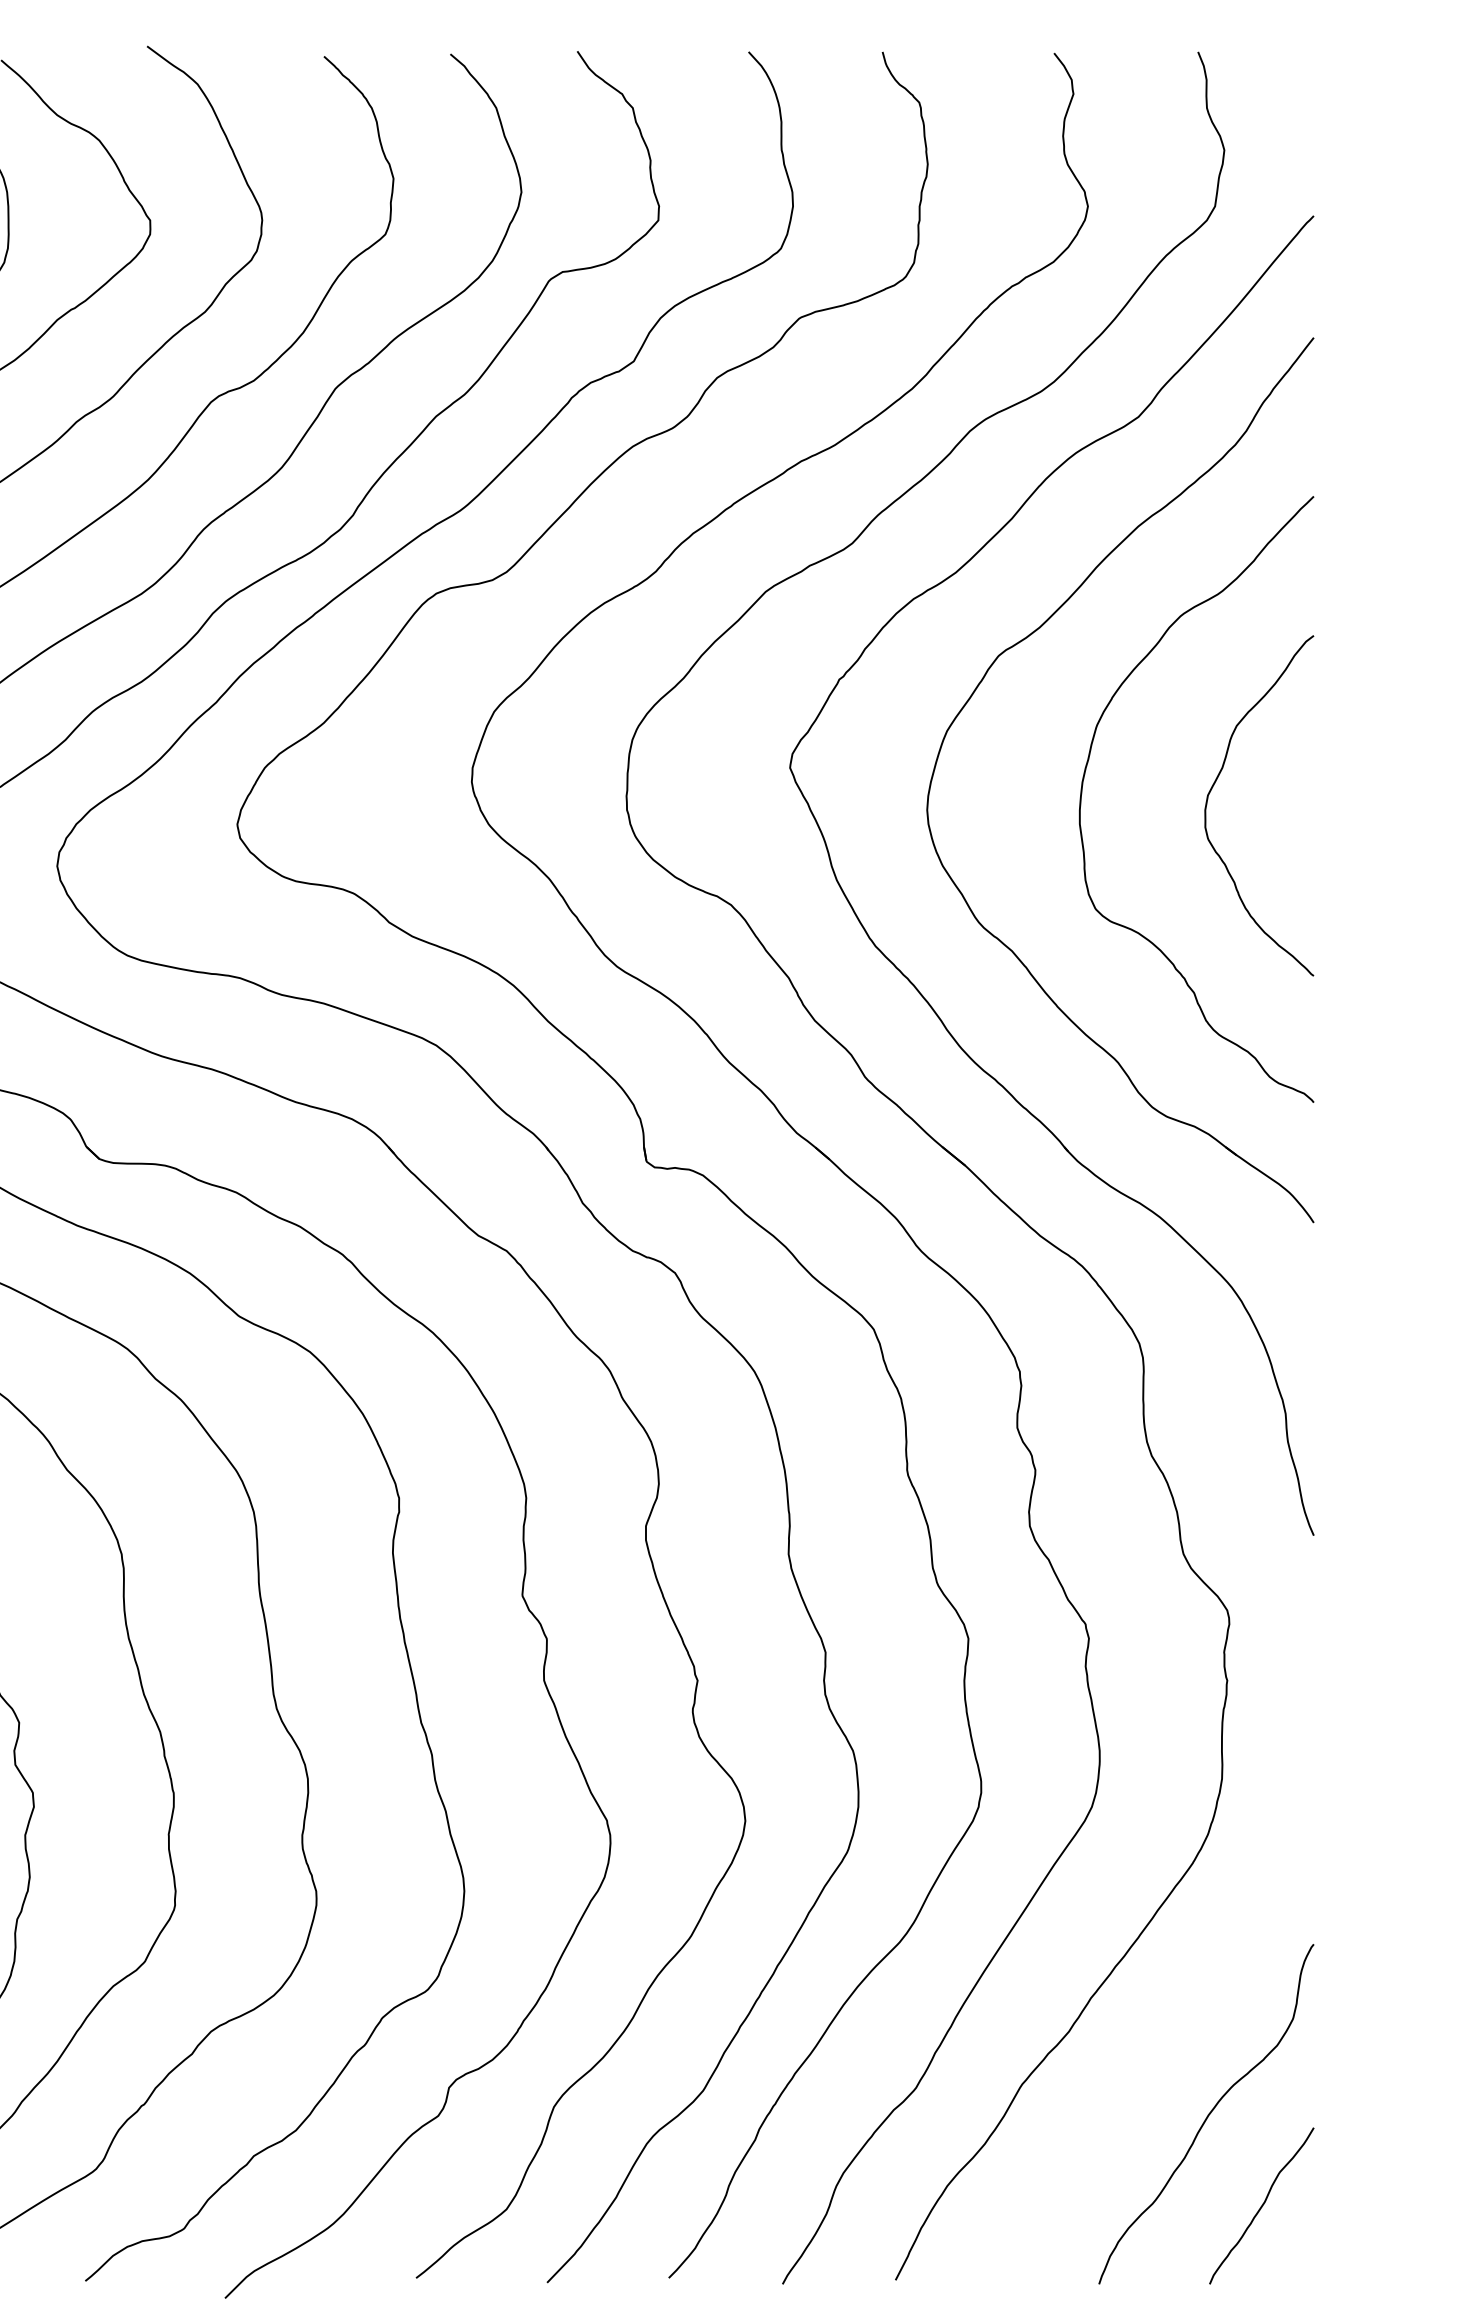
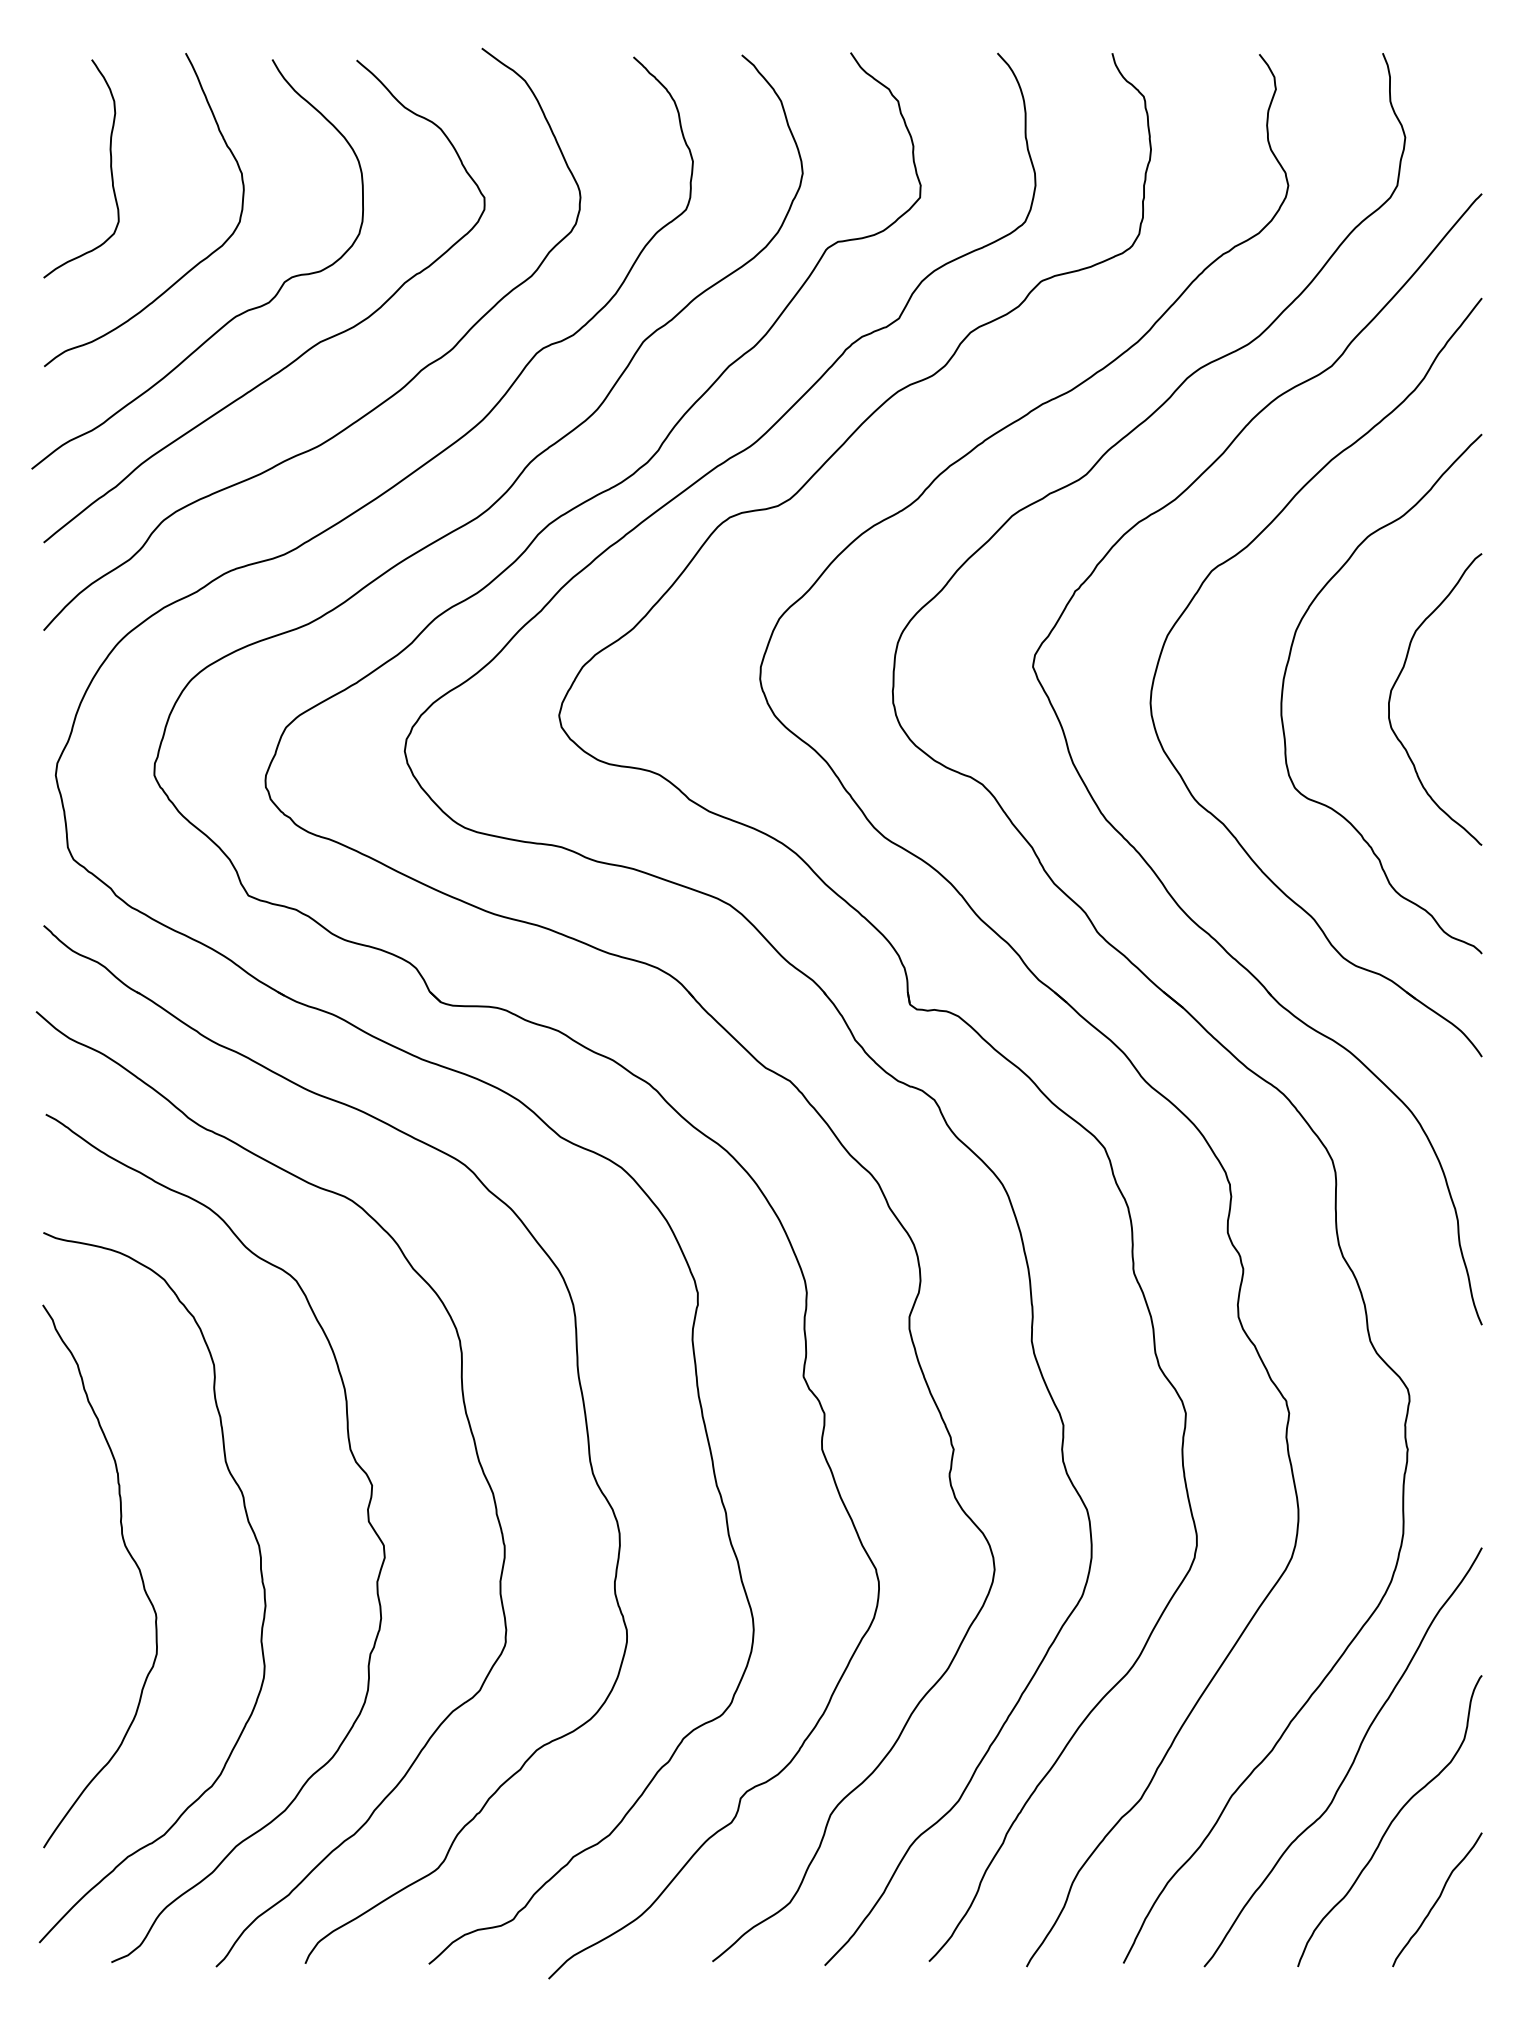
curve: (1162, 2044) -> (1352, 1761), added

